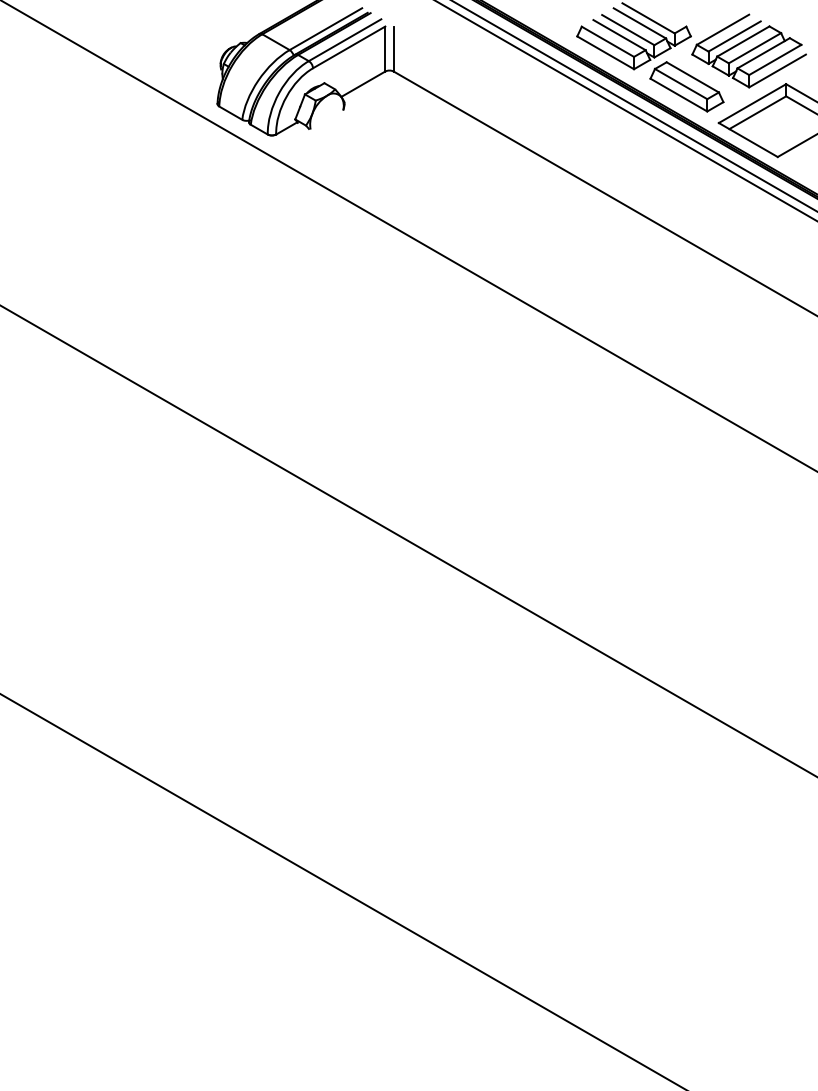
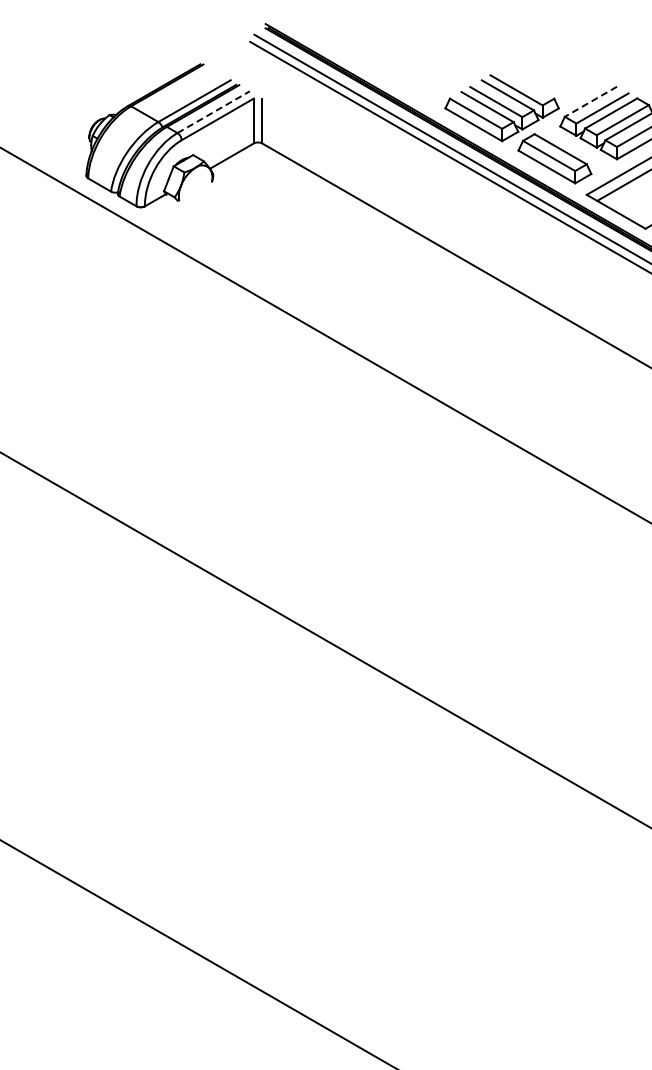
line: (722, 30) -> (590, 102), solid -> dashed
line: (345, 40) -> (214, 112), solid -> dashed

